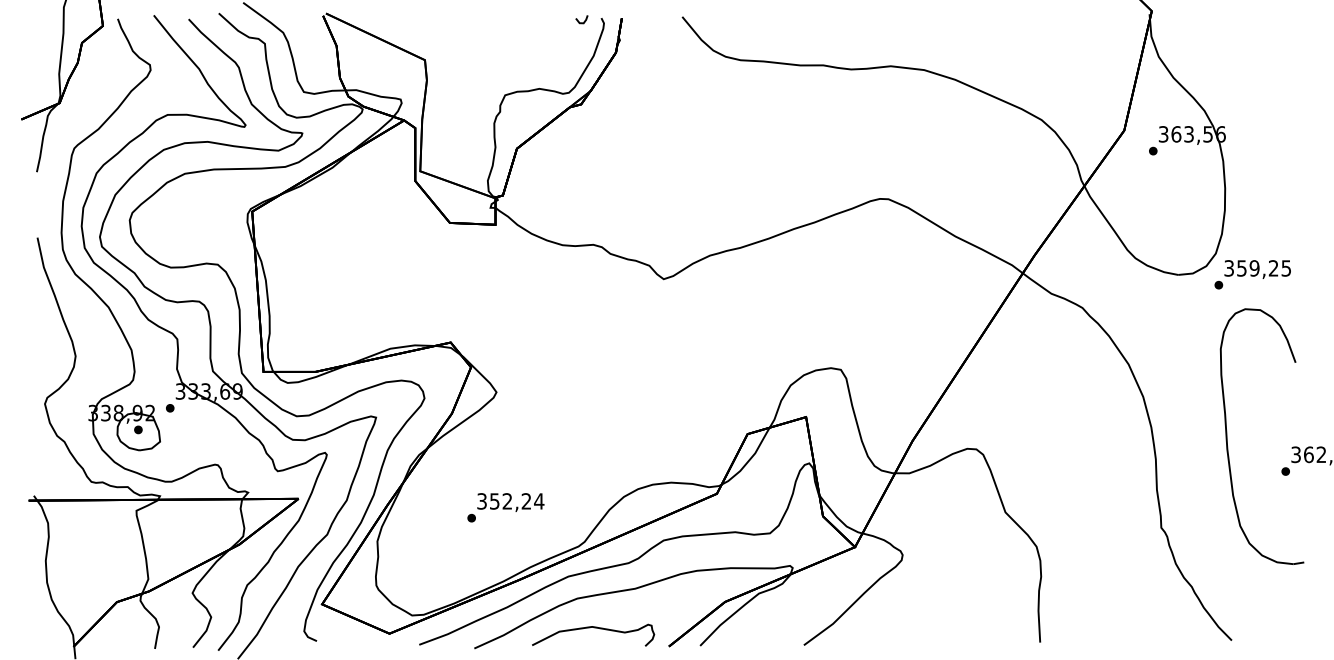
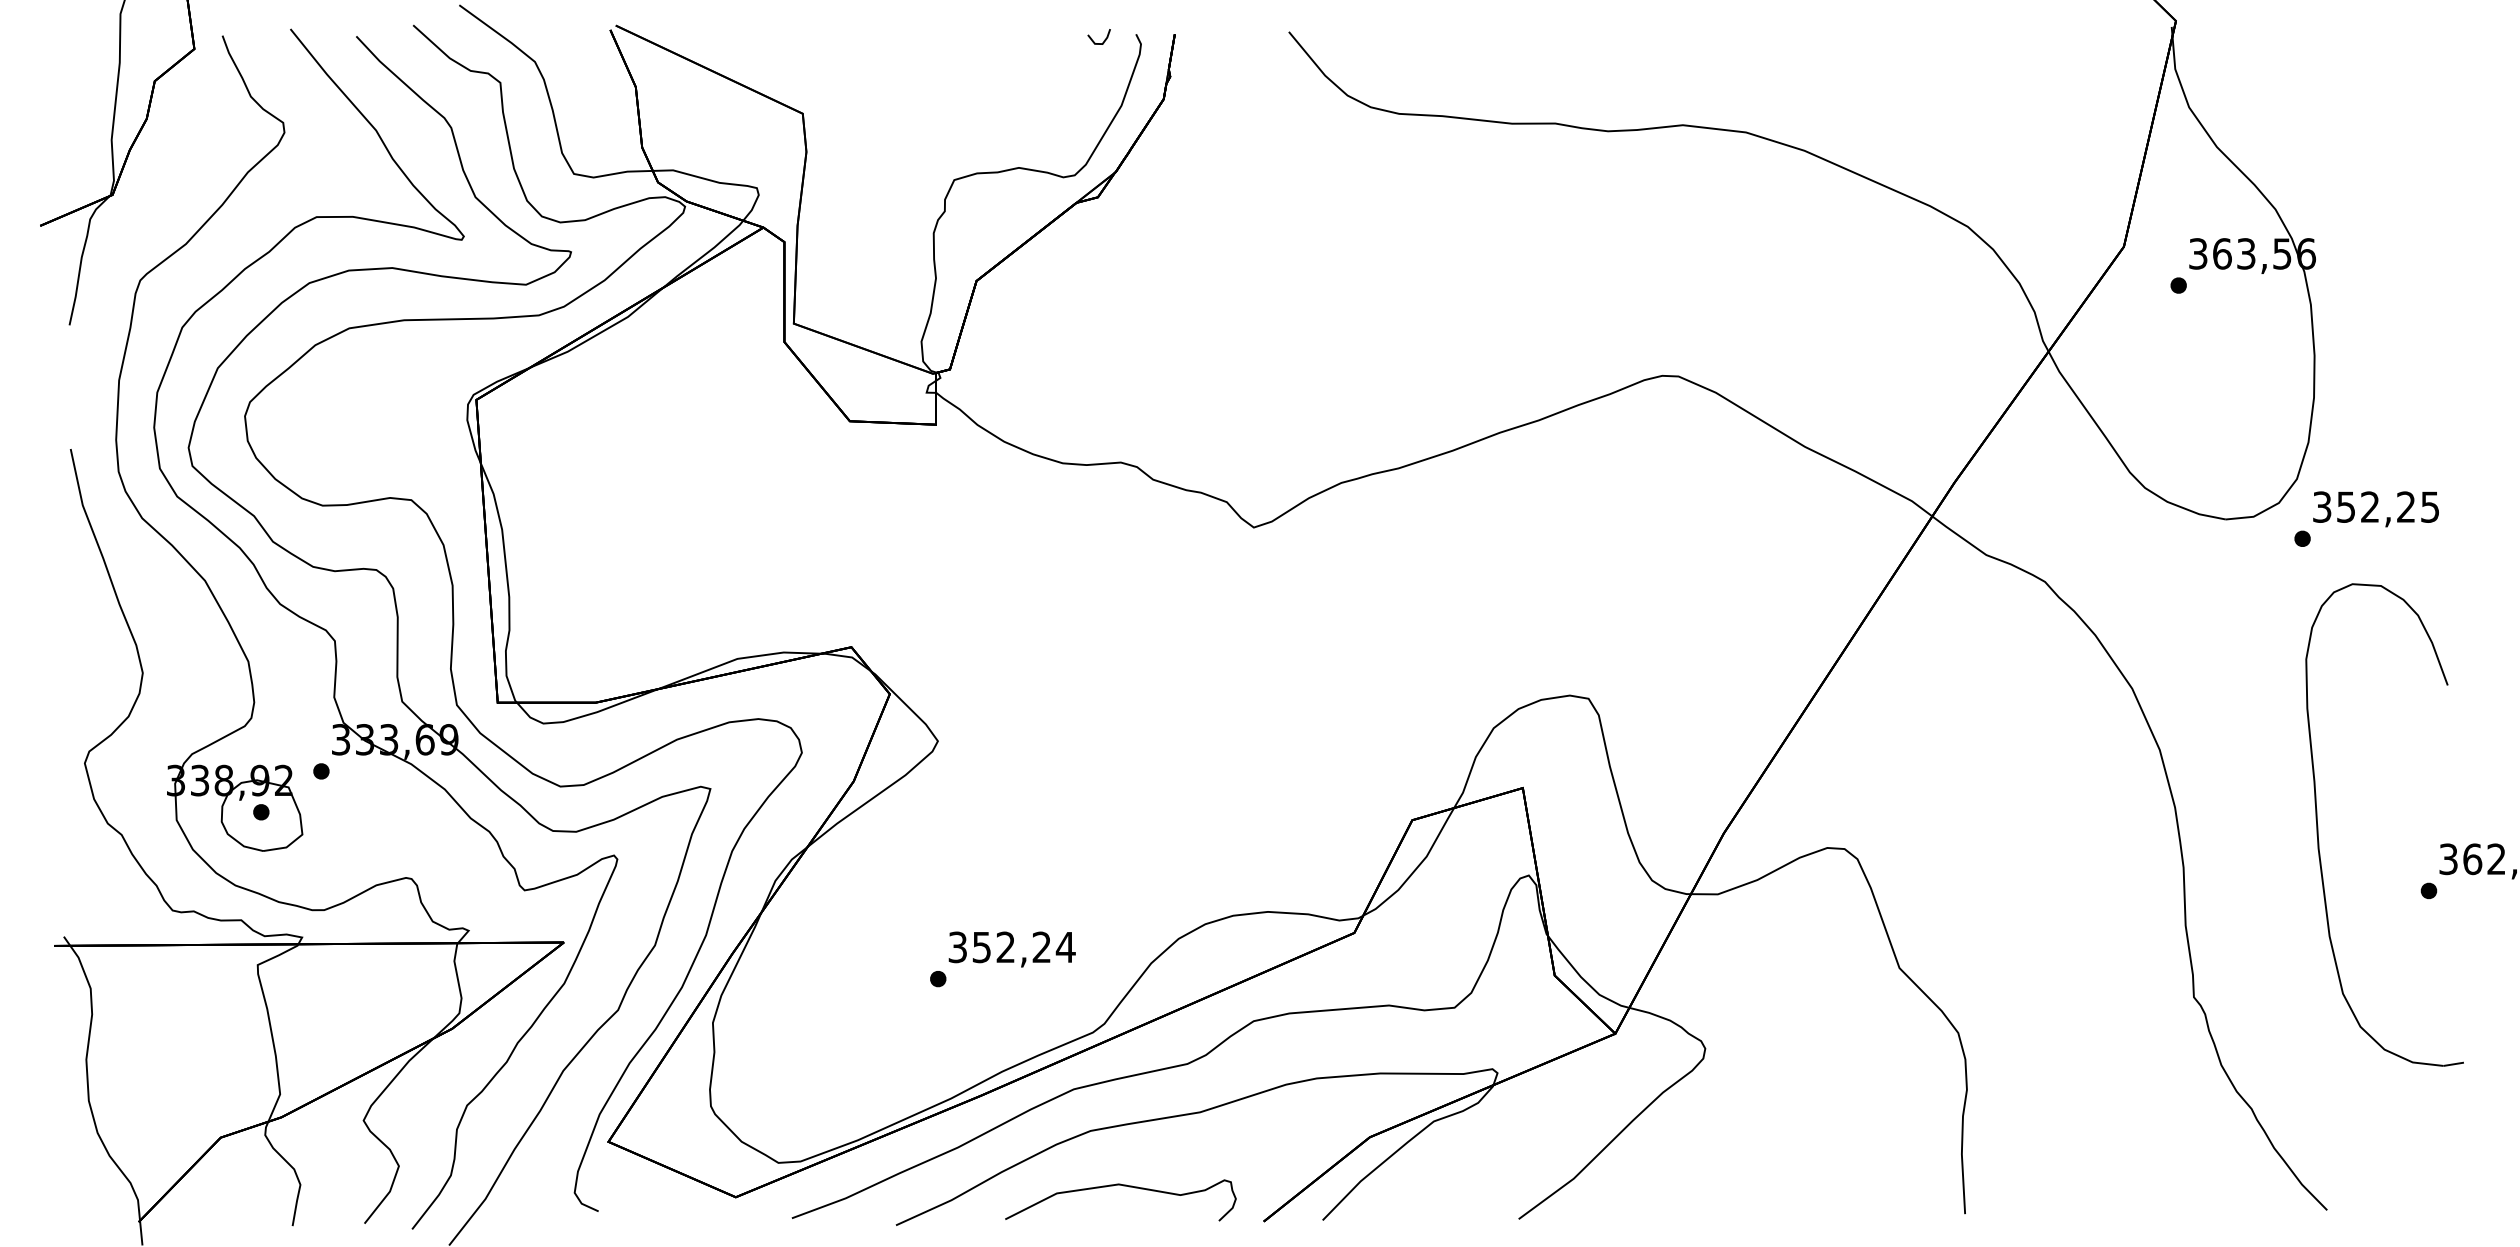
text: (1254, 268) -> (2369, 507), 359,25 -> 352,25
text: (505, 507) -> (1002, 958), moved

